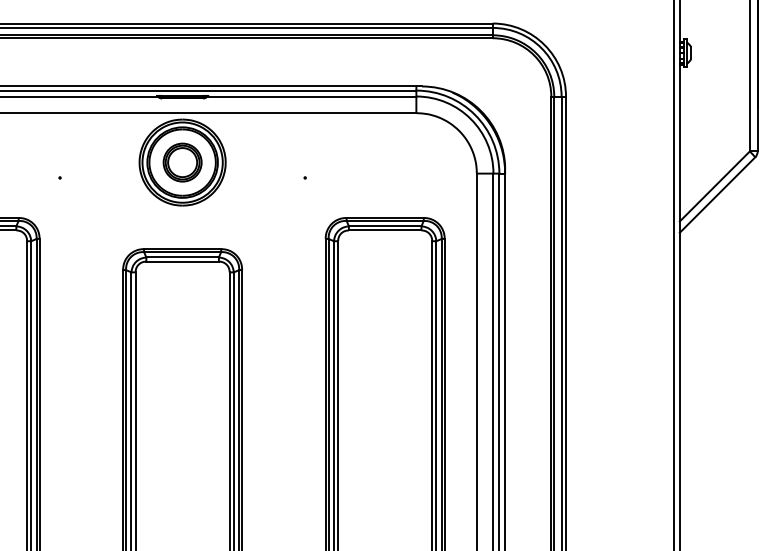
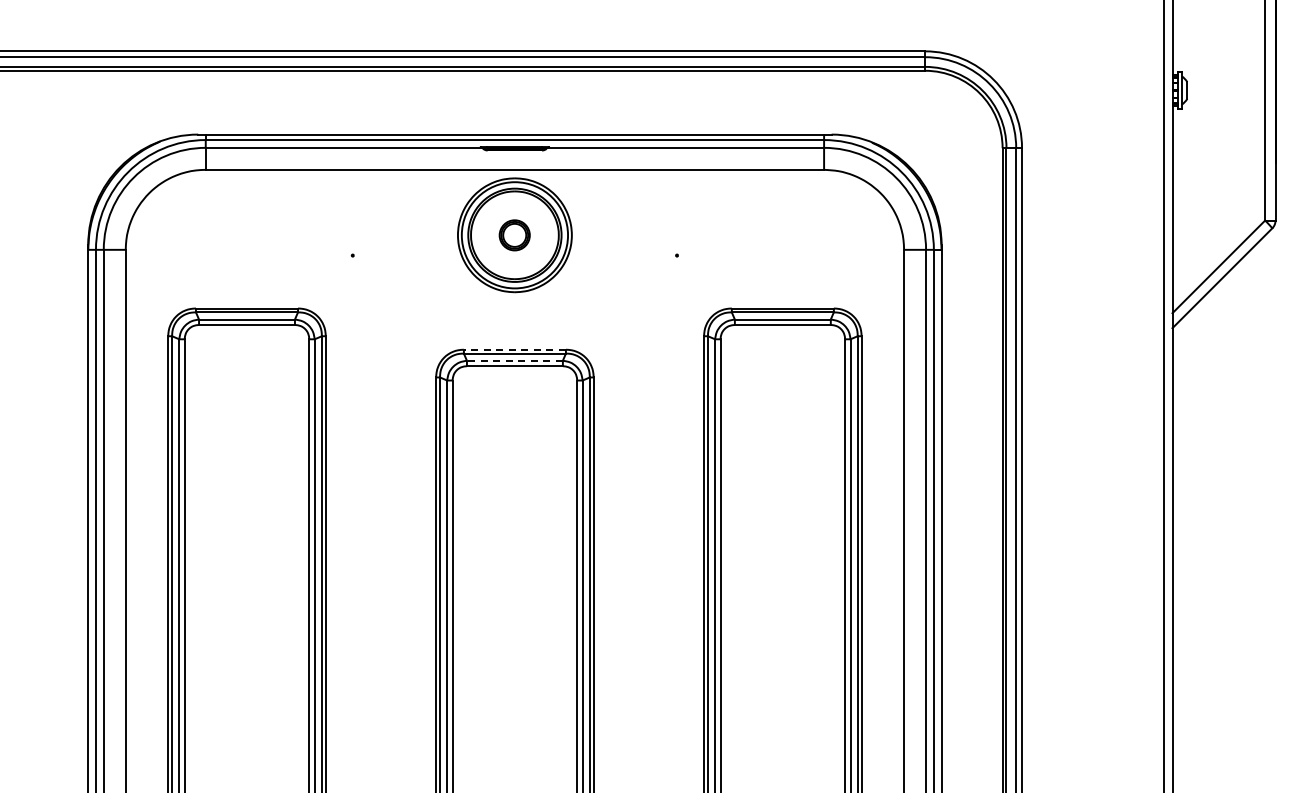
part: (182, 162) -> (514, 235), size x0.6
line: (182, 248) -> (514, 349), solid -> dashed
line: (182, 257) -> (514, 360), solid -> dashed

